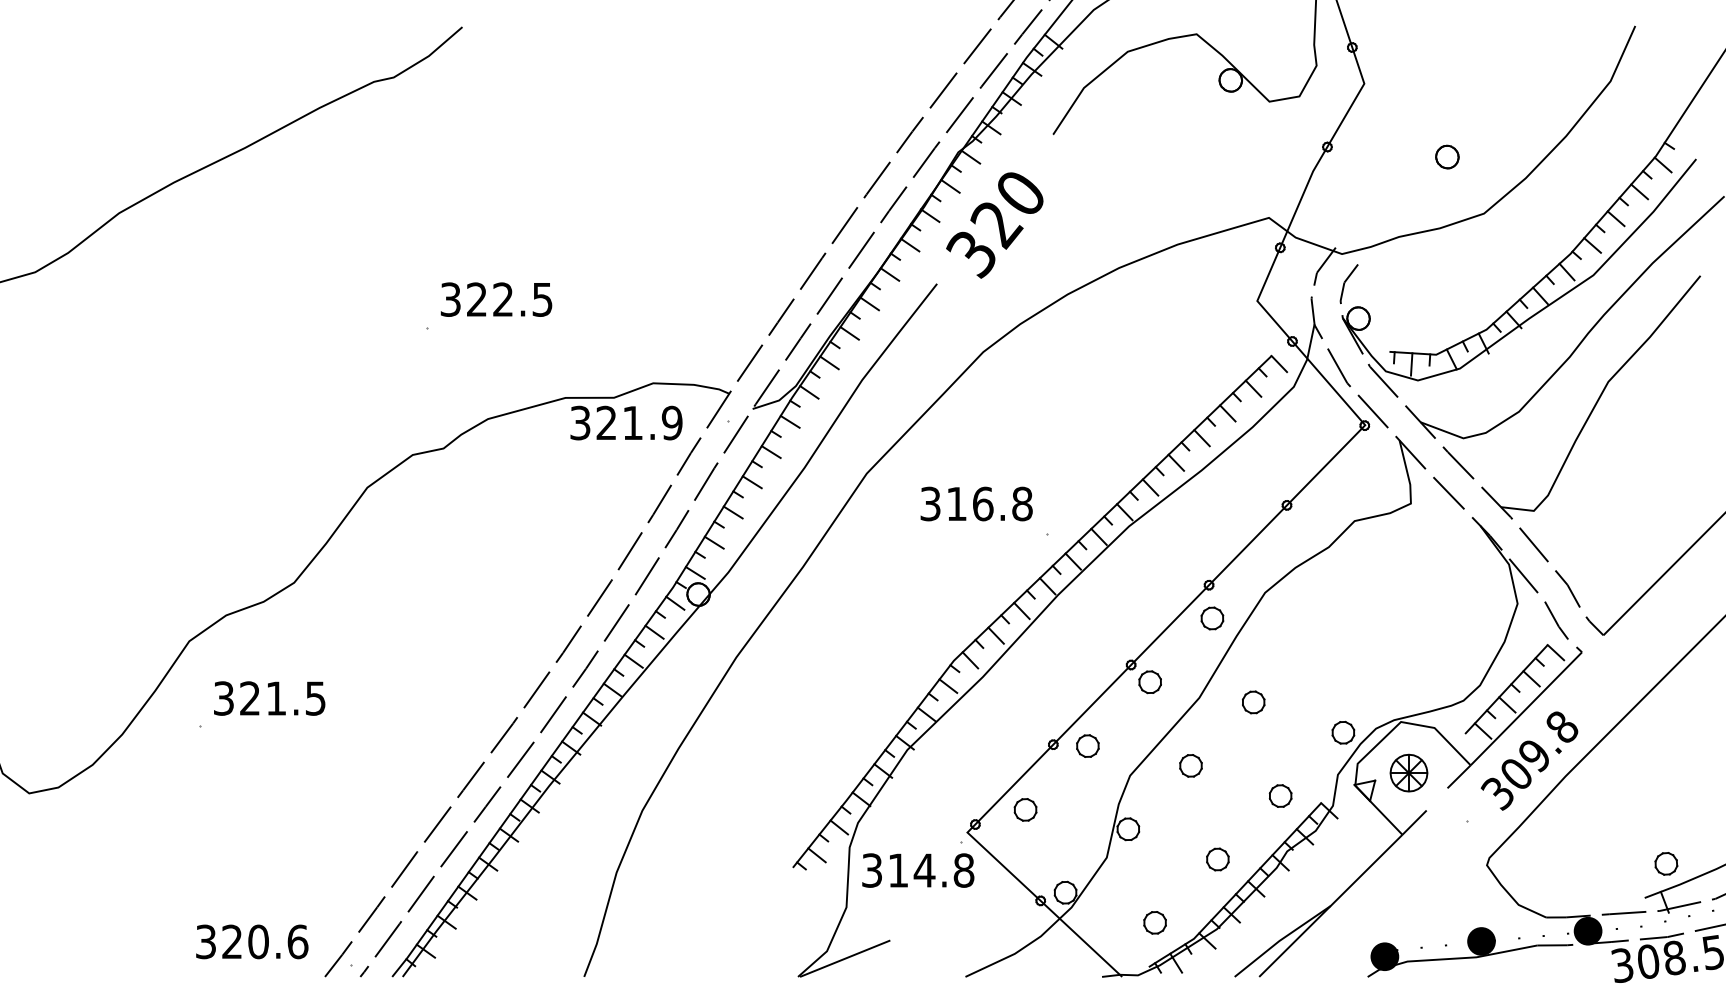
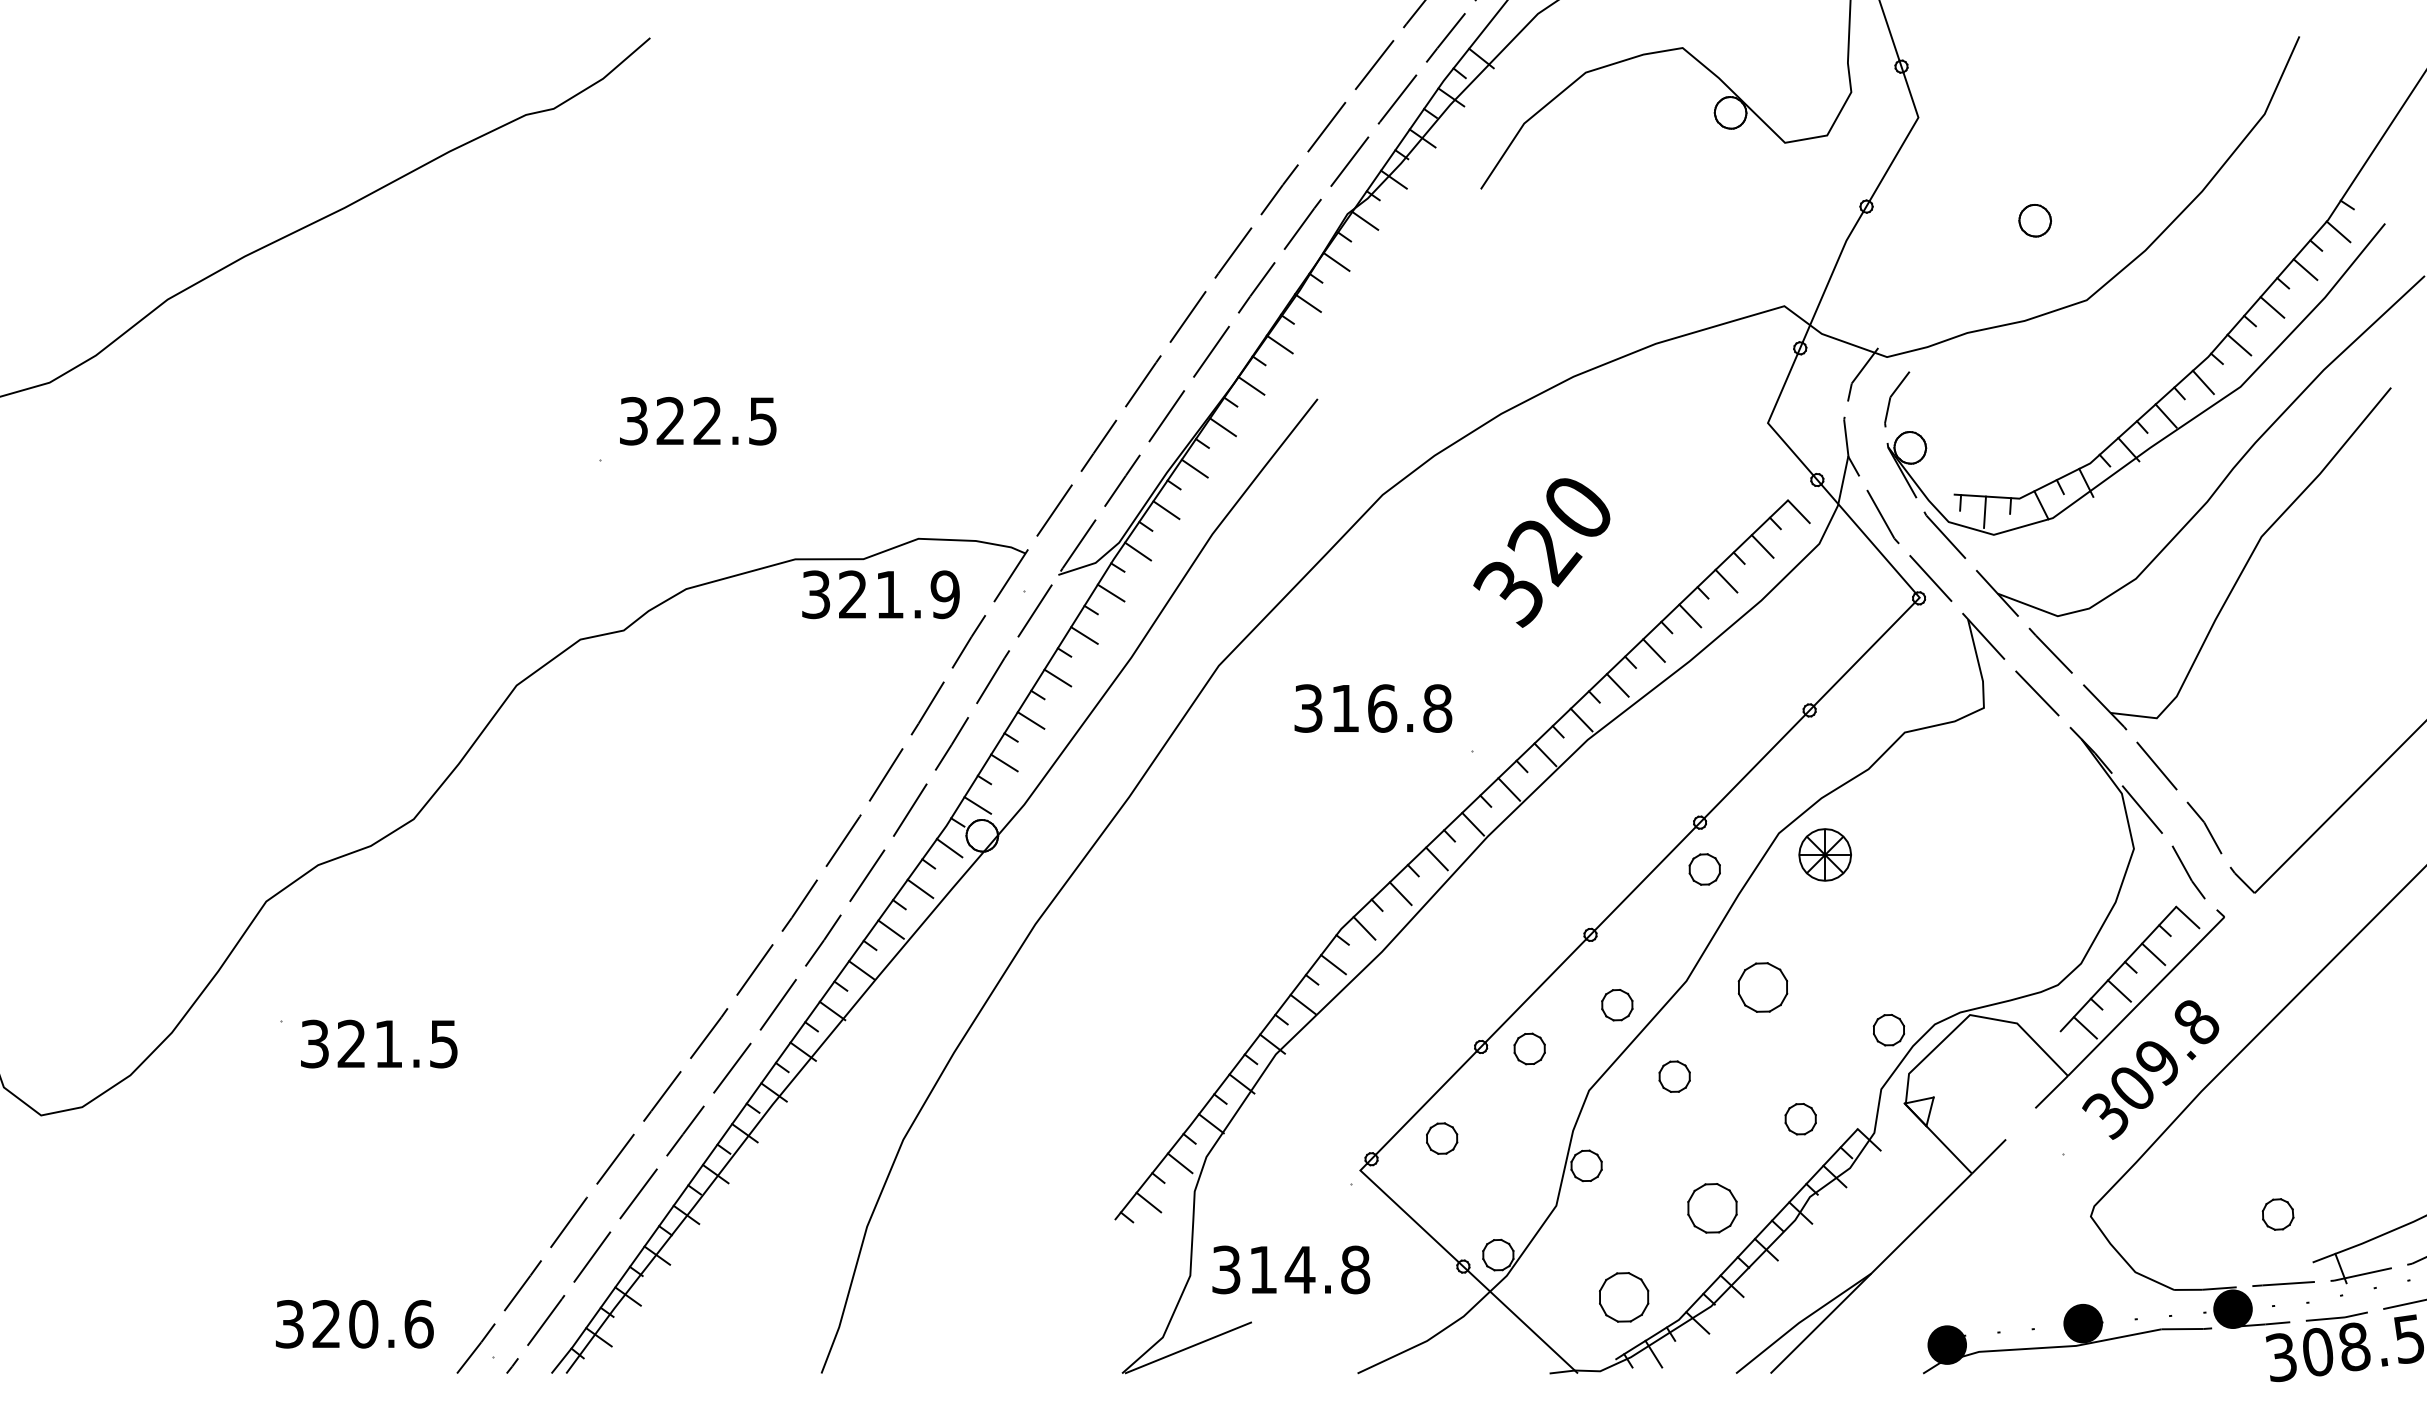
text: (994, 225) -> (1541, 552), moved
part: (1150, 682) -> (1617, 1005), moved
text: (269, 698) -> (379, 1043), moved
part: (1253, 702) -> (1762, 987), size x1.6
part: (1408, 772) -> (1824, 854), moved
part: (1217, 859) -> (1712, 1208), size x1.6
part: (1665, 863) -> (2277, 1214), moved
text: (918, 870) -> (1291, 1269), moved
part: (1155, 922) -> (1624, 1297), size x1.6

